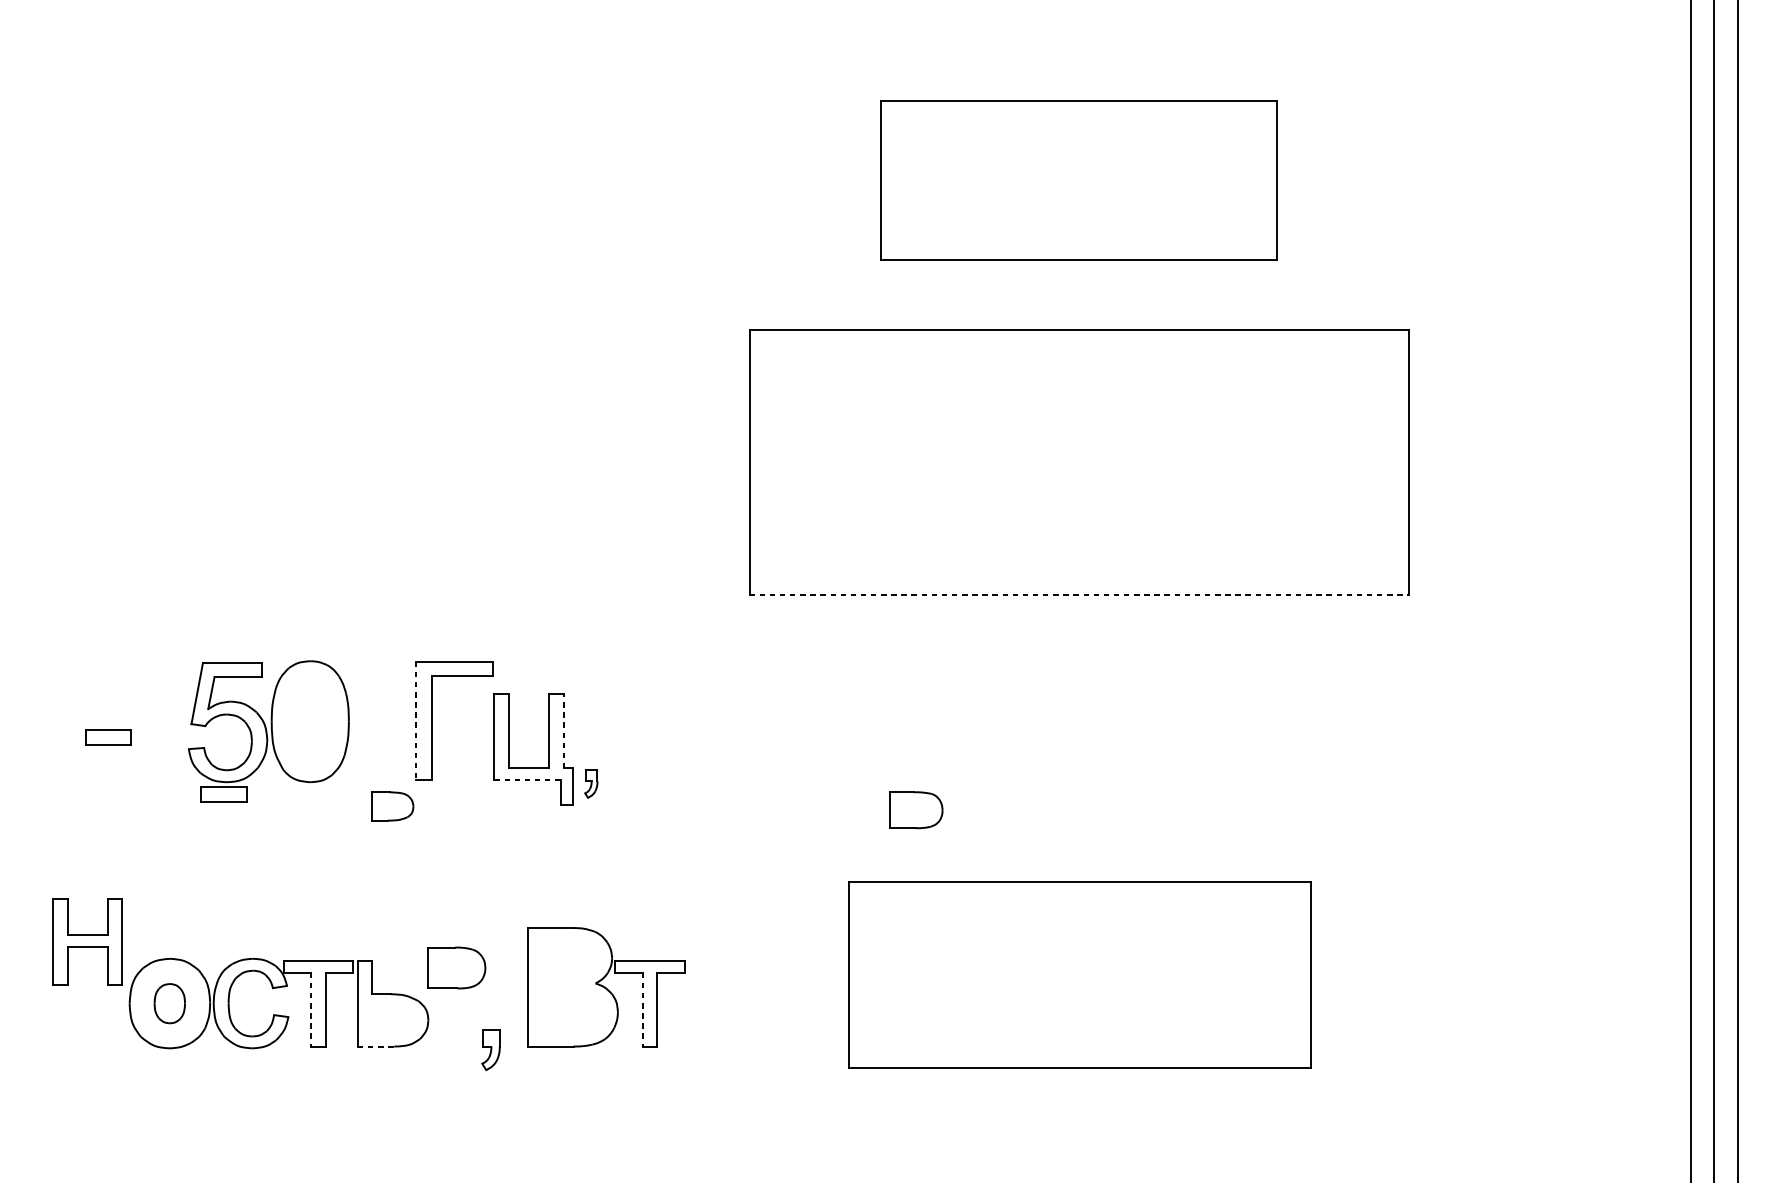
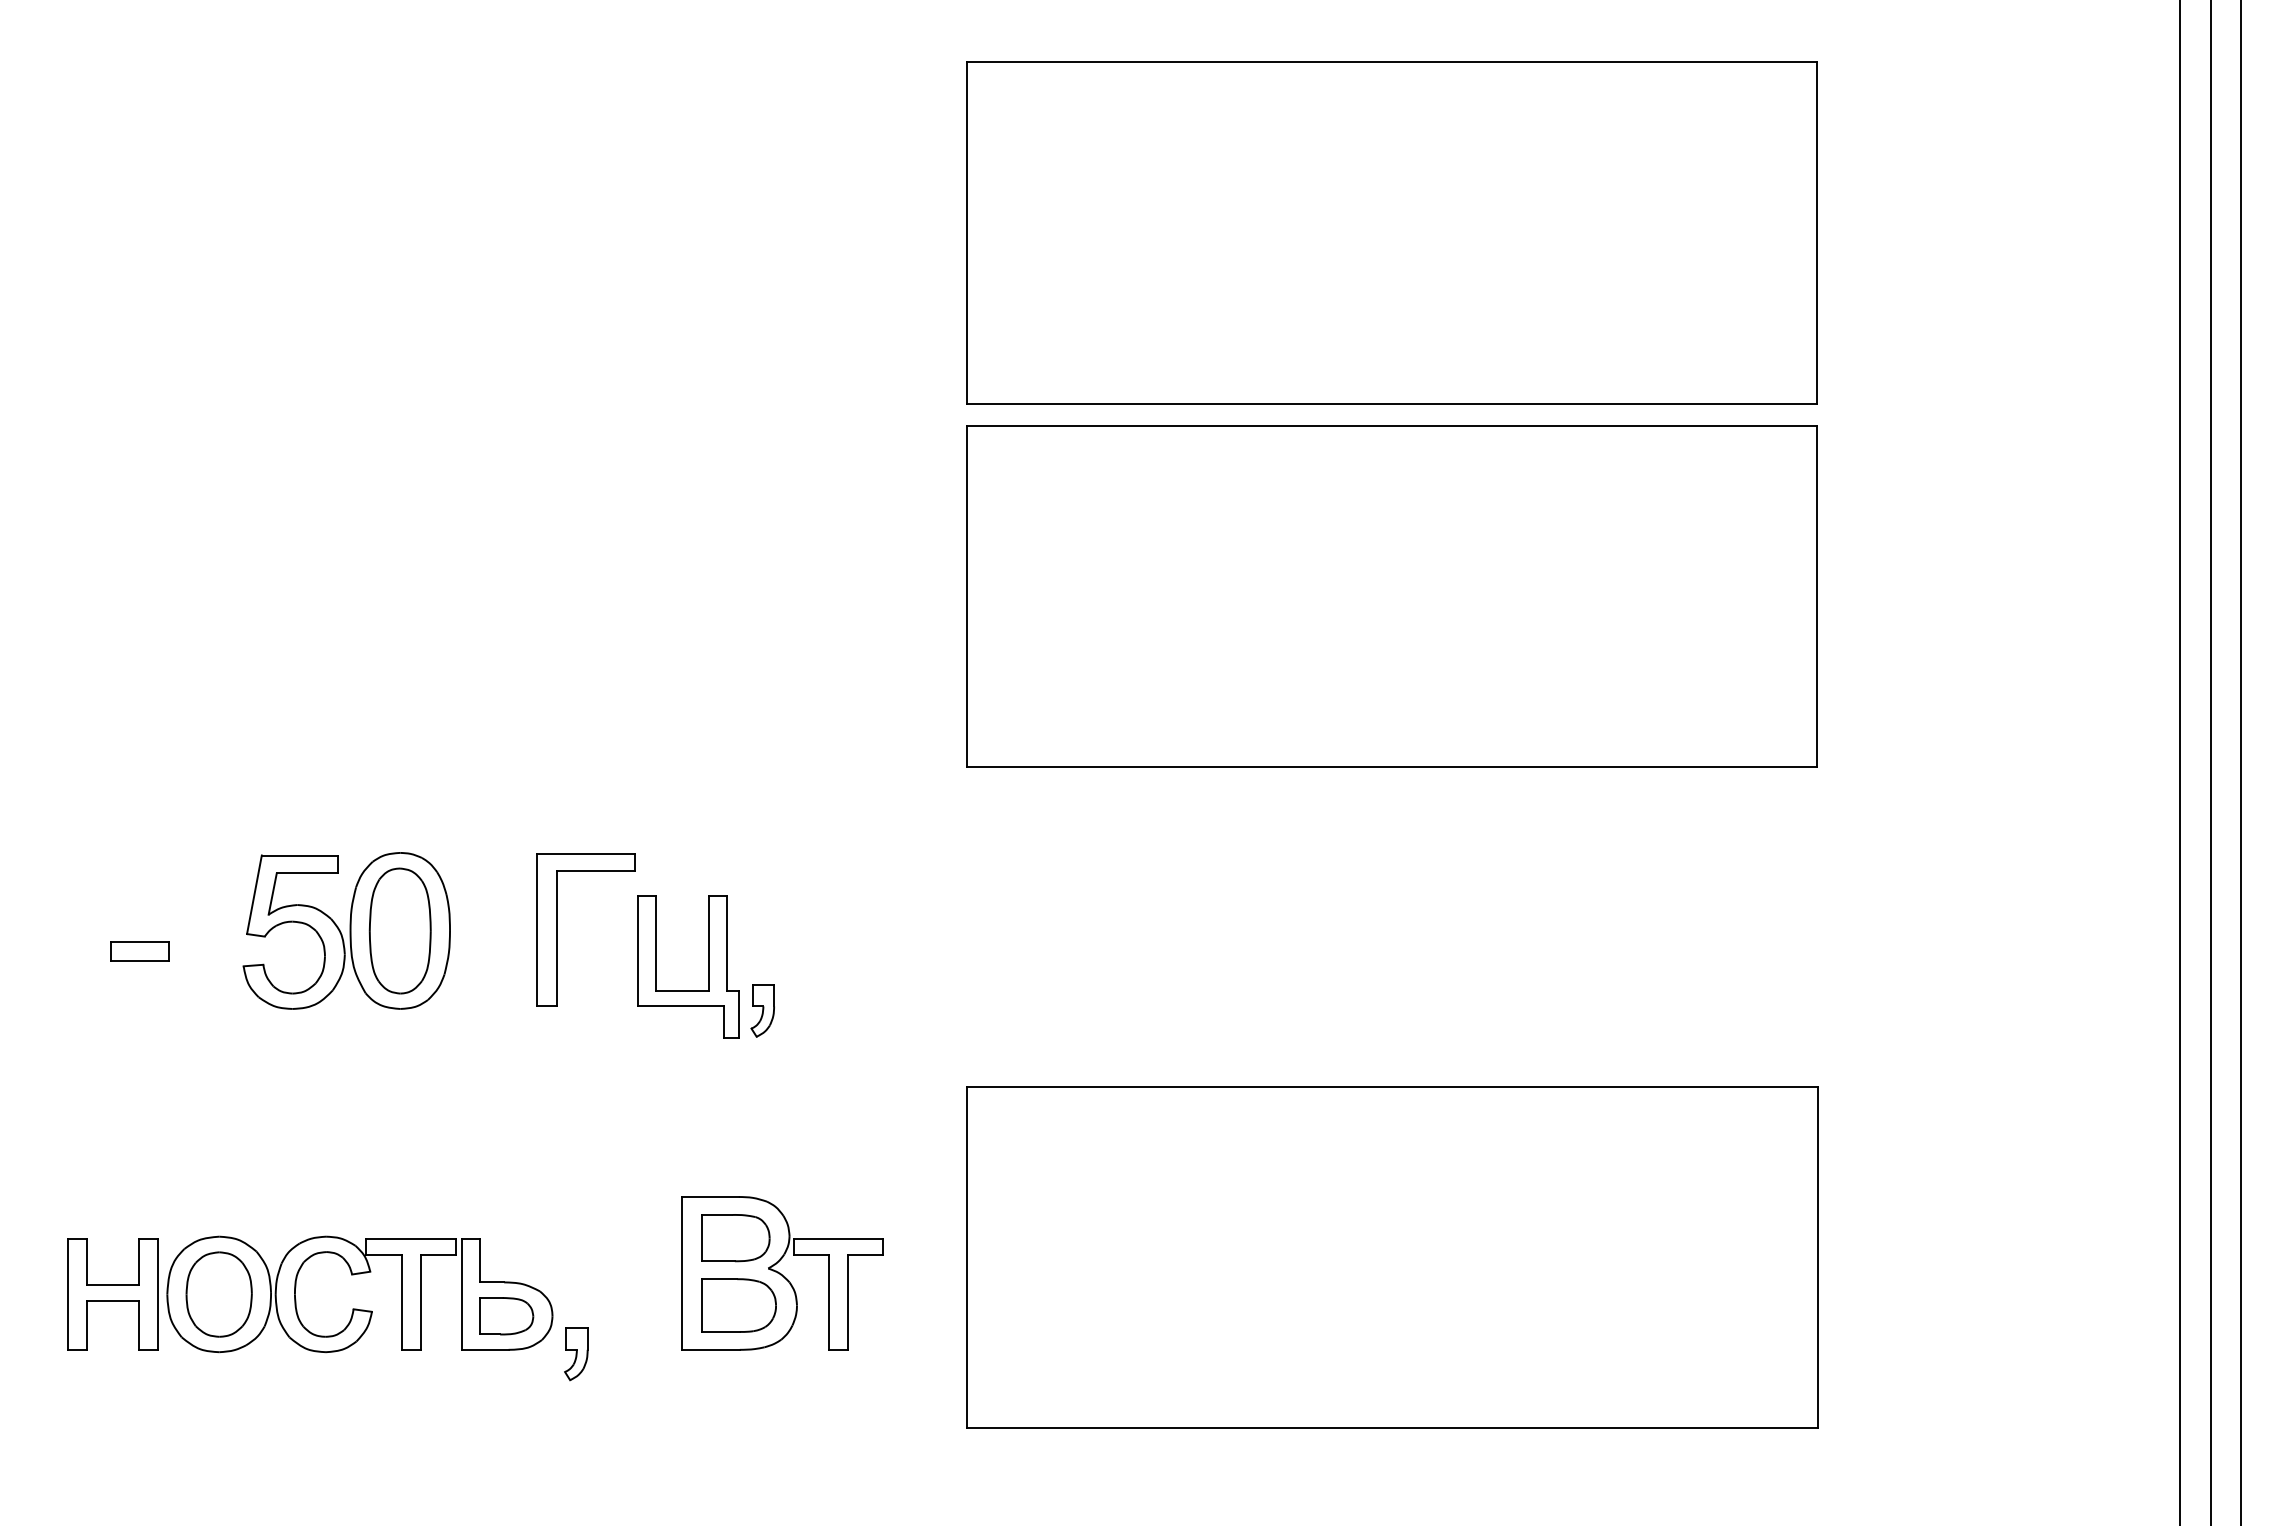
part: (1078, 180) -> (1391, 232), size x1.67
line: (1079, 594) -> (1392, 767), dashed -> solid
part: (309, 721) -> (399, 930), added
line: (415, 721) -> (536, 930), dashed -> solid
line: (564, 731) -> (727, 943), dashed -> solid
line: (528, 780) -> (681, 1006), dashed -> solid
part: (591, 783) -> (762, 1010), size x1.43
part: (223, 795) -> (288, 1025), removed
part: (392, 806) -> (506, 1316), moved
part: (916, 810) -> (735, 1238), moved
part: (87, 942) -> (112, 1294), moved
part: (456, 967) -> (738, 1305), moved
part: (1079, 974) -> (1392, 1257), size x1.43
part: (169, 1003) -> (218, 1294), size x1.67
line: (311, 1009) -> (401, 1302), dashed -> solid
line: (643, 1009) -> (829, 1302), dashed -> solid
line: (376, 1046) -> (485, 1349), dashed -> solid
part: (491, 1050) -> (576, 1354), moved

